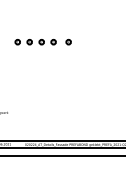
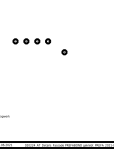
part: (35, 42) -> (31, 41), moved

